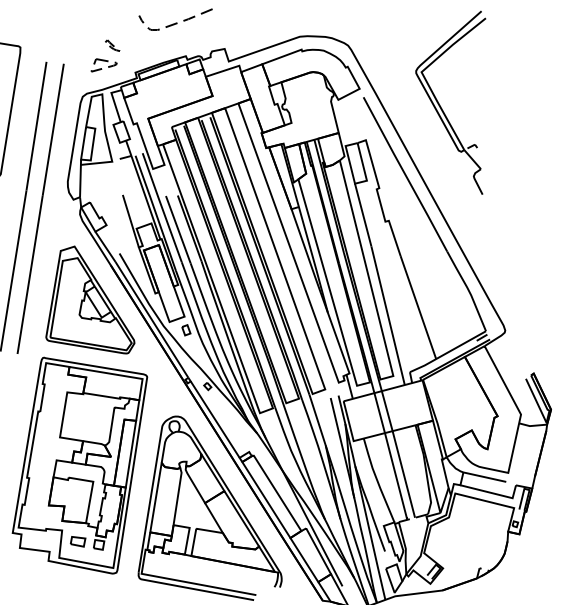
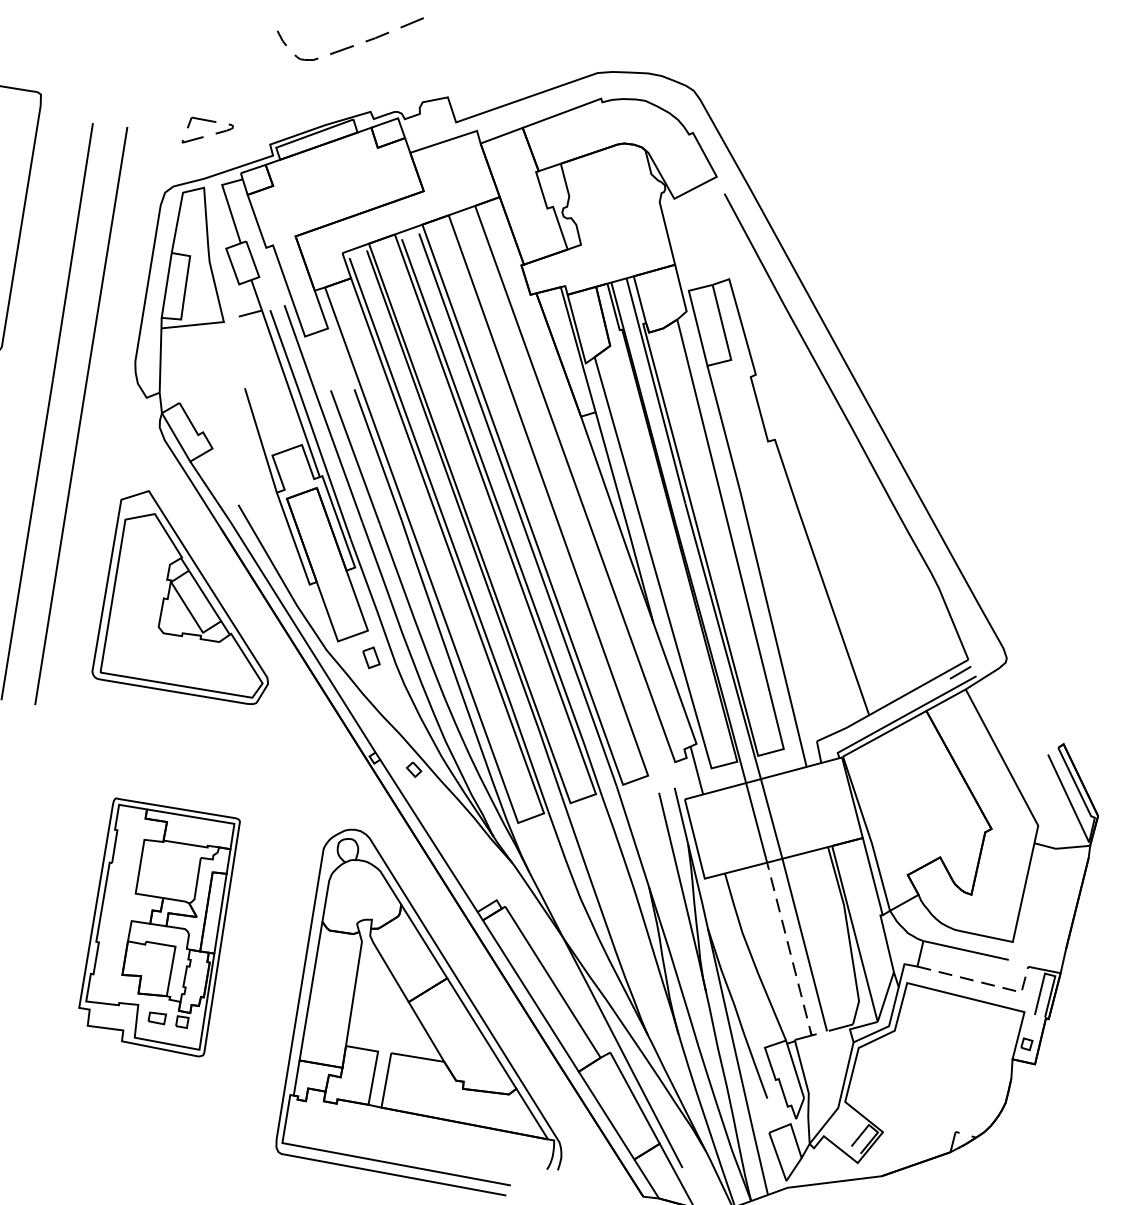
part: (112, 45) -> (224, 90), removed
part: (441, 106) -> (879, 212), removed
part: (79, 465) -> (158, 927), size x0.6
line: (396, 478) -> (790, 953), solid -> dashed
line: (494, 493) -> (985, 983), solid -> dashed

